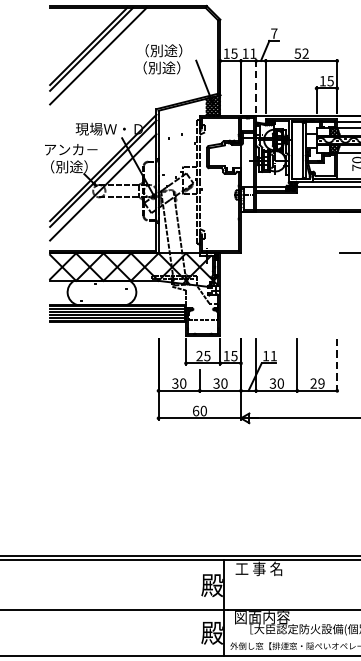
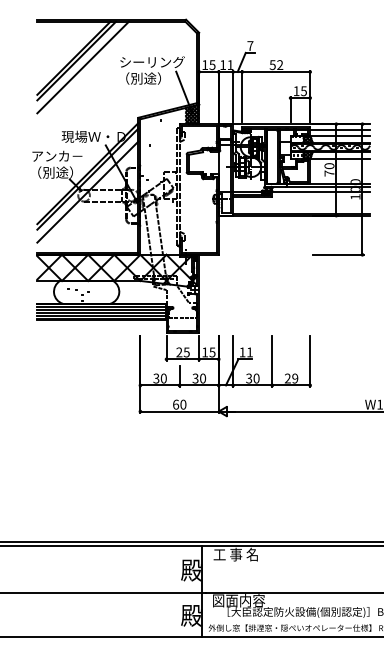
text: (171, 50) -> (152, 62), （別途） -> シーリング
line: (256, 85) -> (233, 95), dashed -> solid
line: (337, 365) -> (310, 361), dashed -> solid

